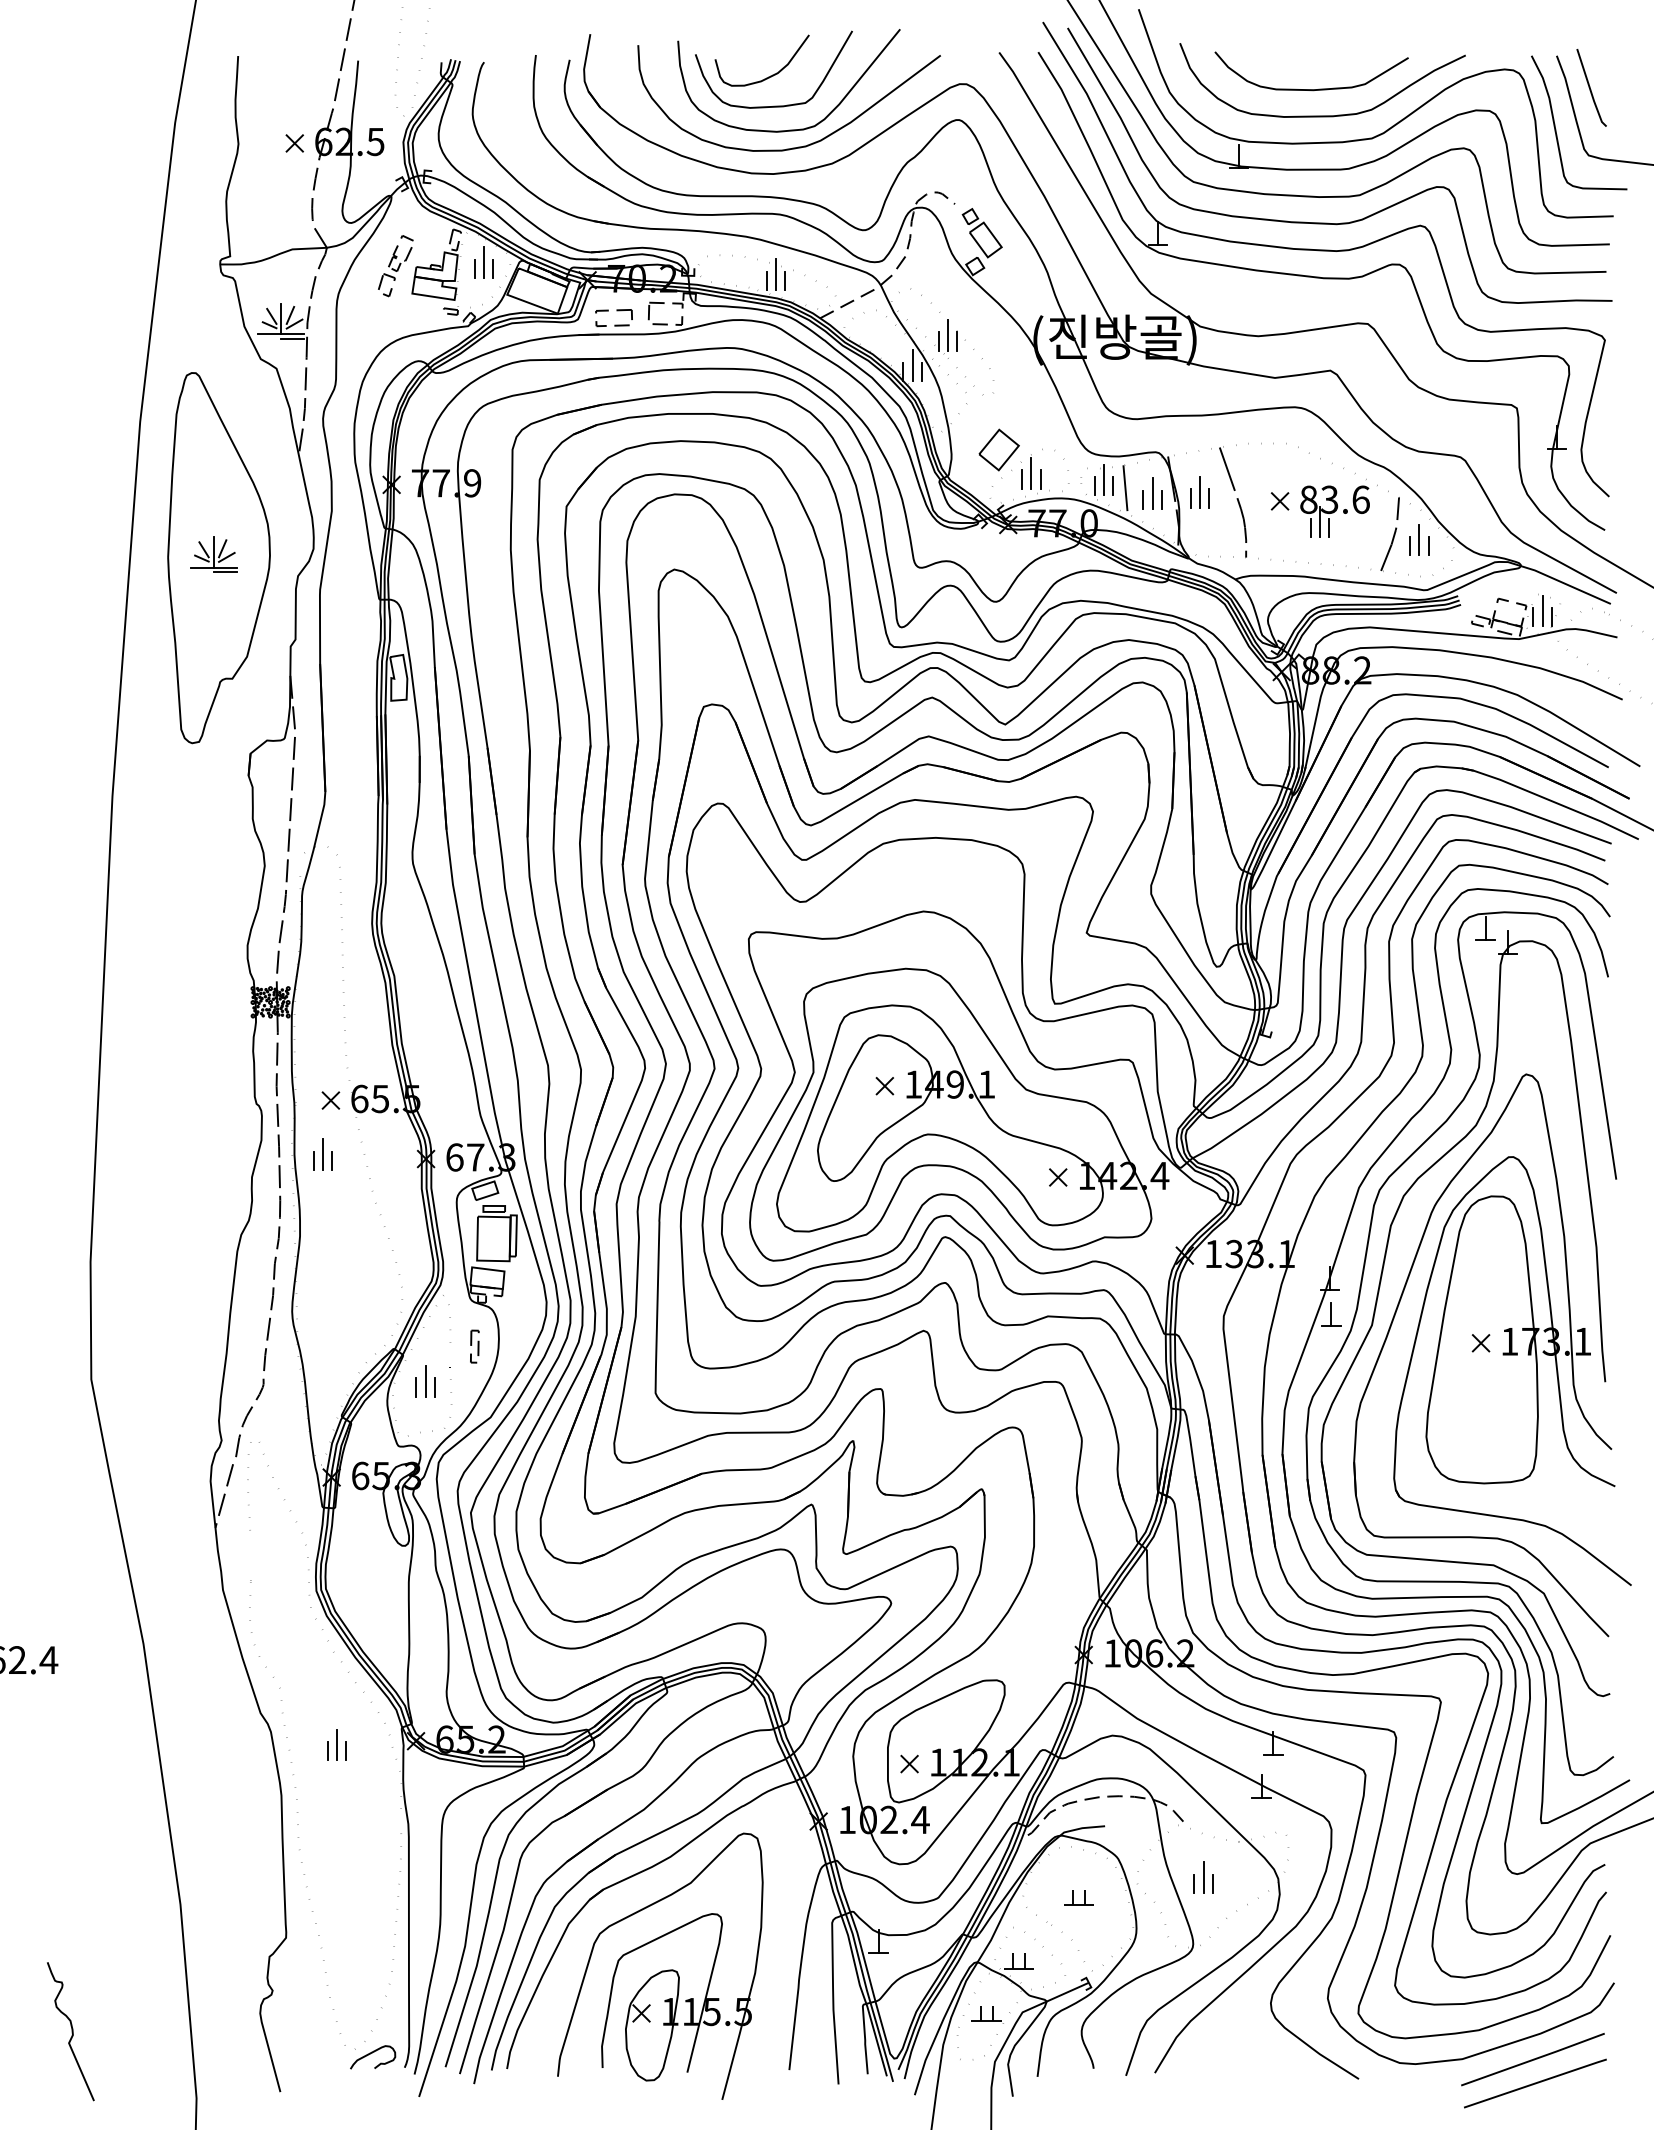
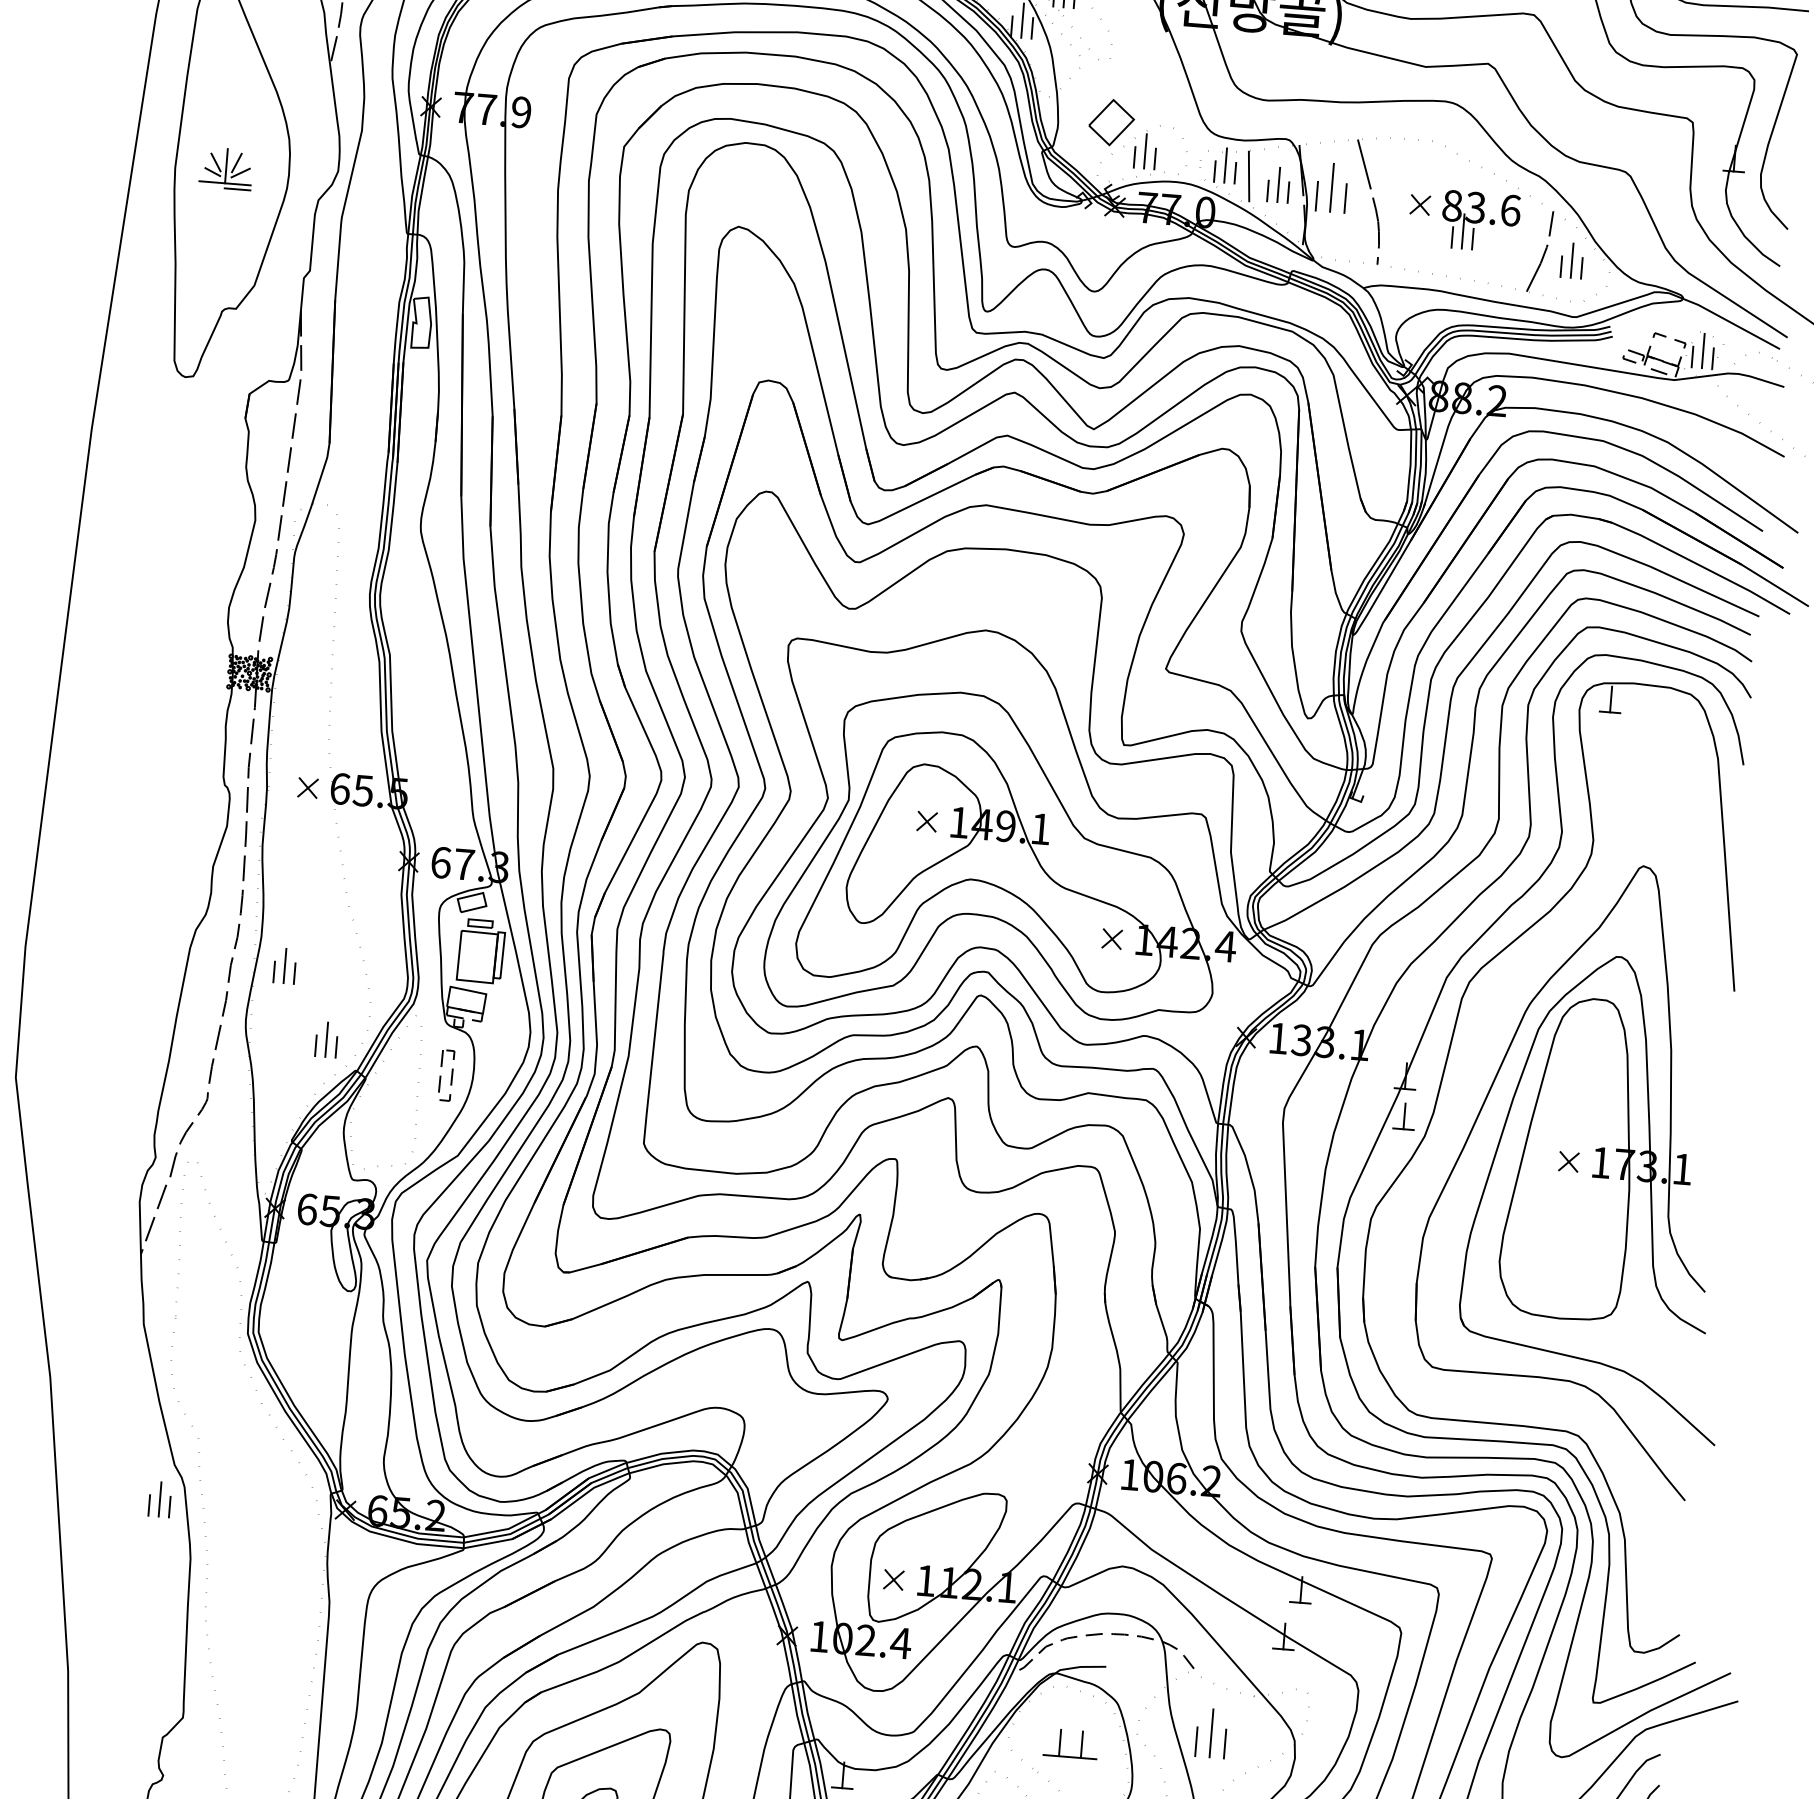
part: (1199, 492) -> (1331, 187), size x1.4
part: (322, 1154) -> (284, 965), moved
part: (1378, 1297) -> (1458, 1101), removed
part: (474, 1346) -> (446, 1075), size x1.4
part: (425, 1381) -> (326, 1039), moved
part: (336, 1744) -> (159, 1498), moved
part: (1203, 1877) -> (1211, 1732), size x1.4
part: (1078, 1897) -> (1070, 1743), size x1.6

